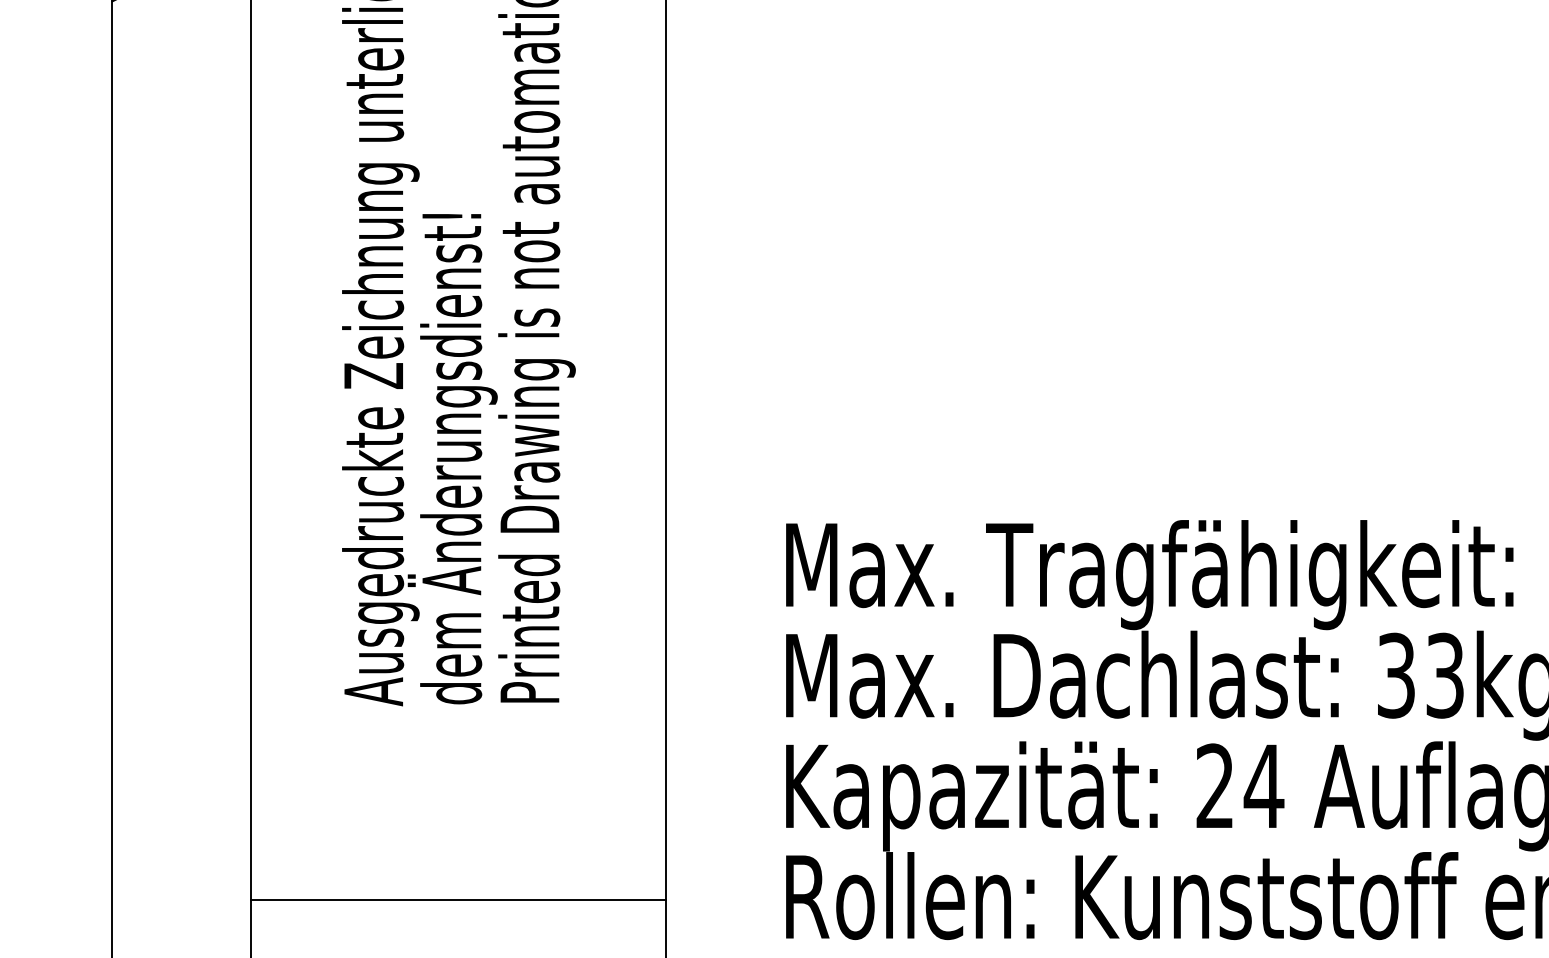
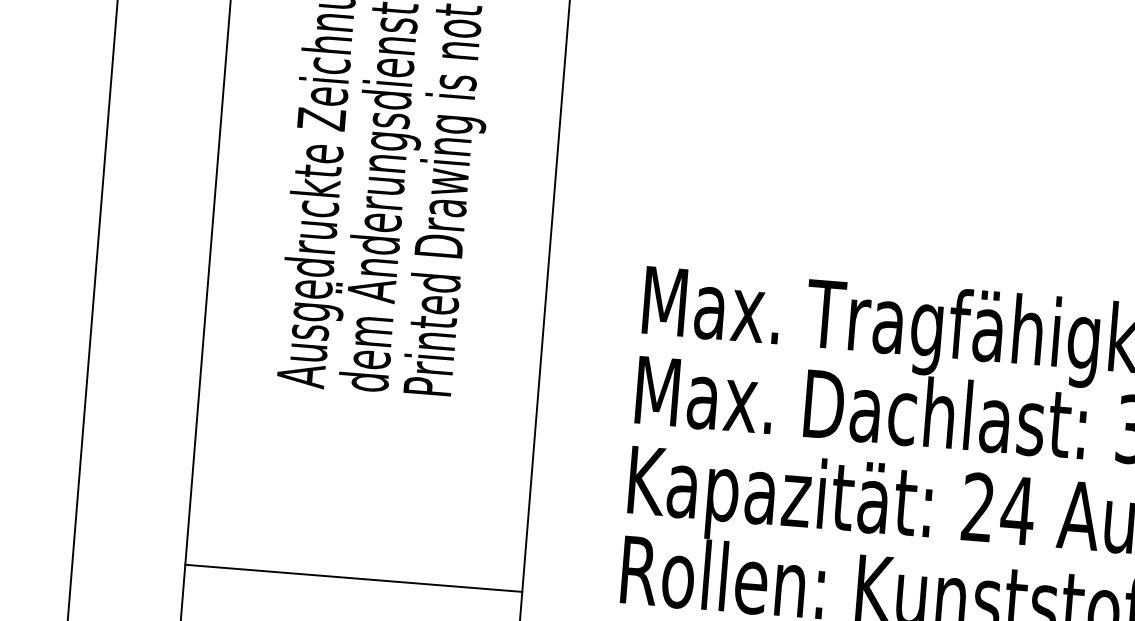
line: (457, 900) -> (353, 578), moved

